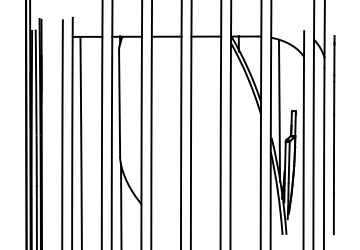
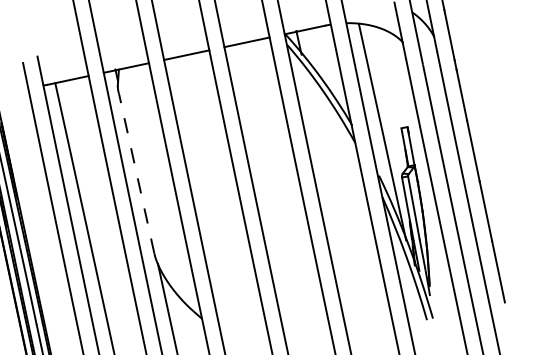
line: (119, 104) -> (136, 173), solid -> dashed

